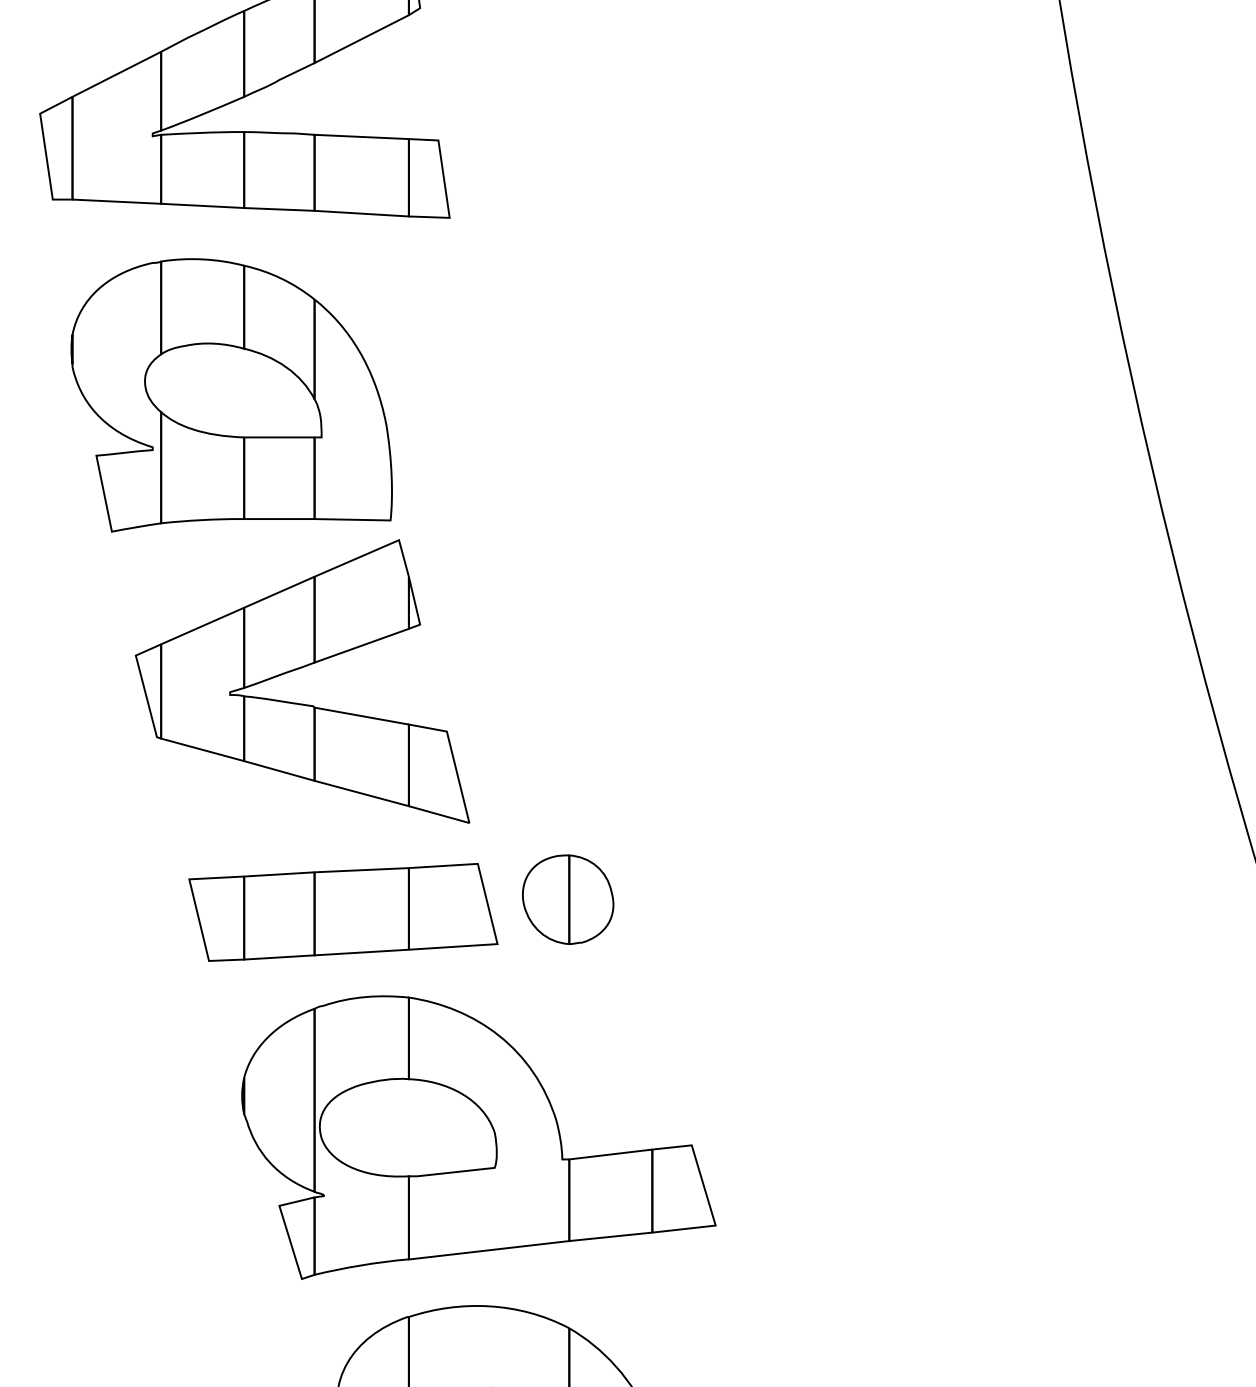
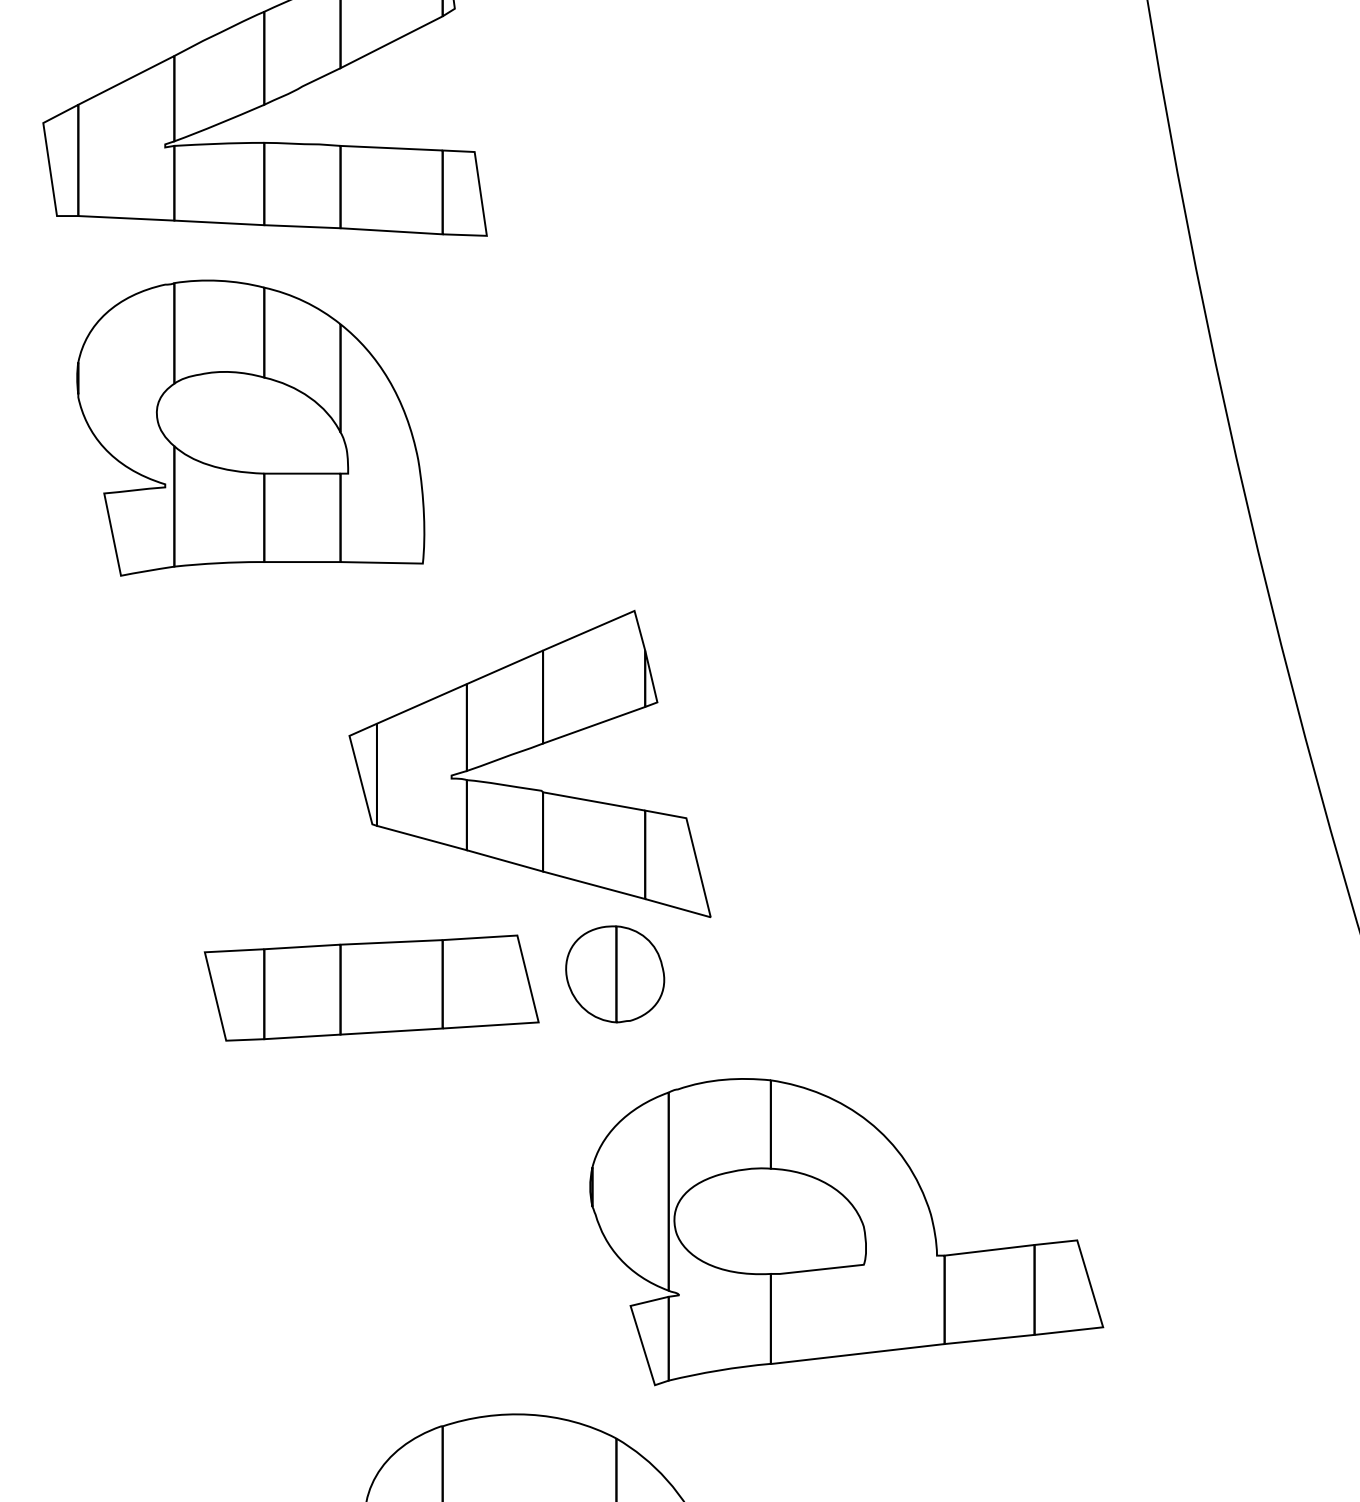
part: (299, 669) -> (526, 751), moved
part: (478, 1137) -> (846, 1231), moved

